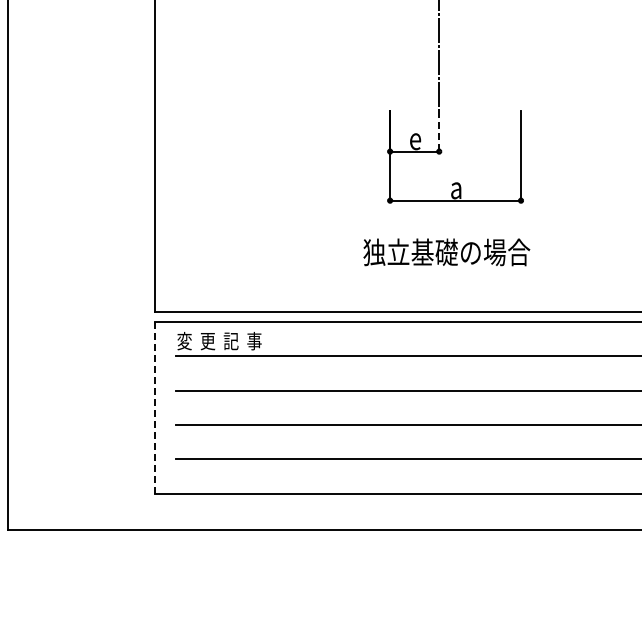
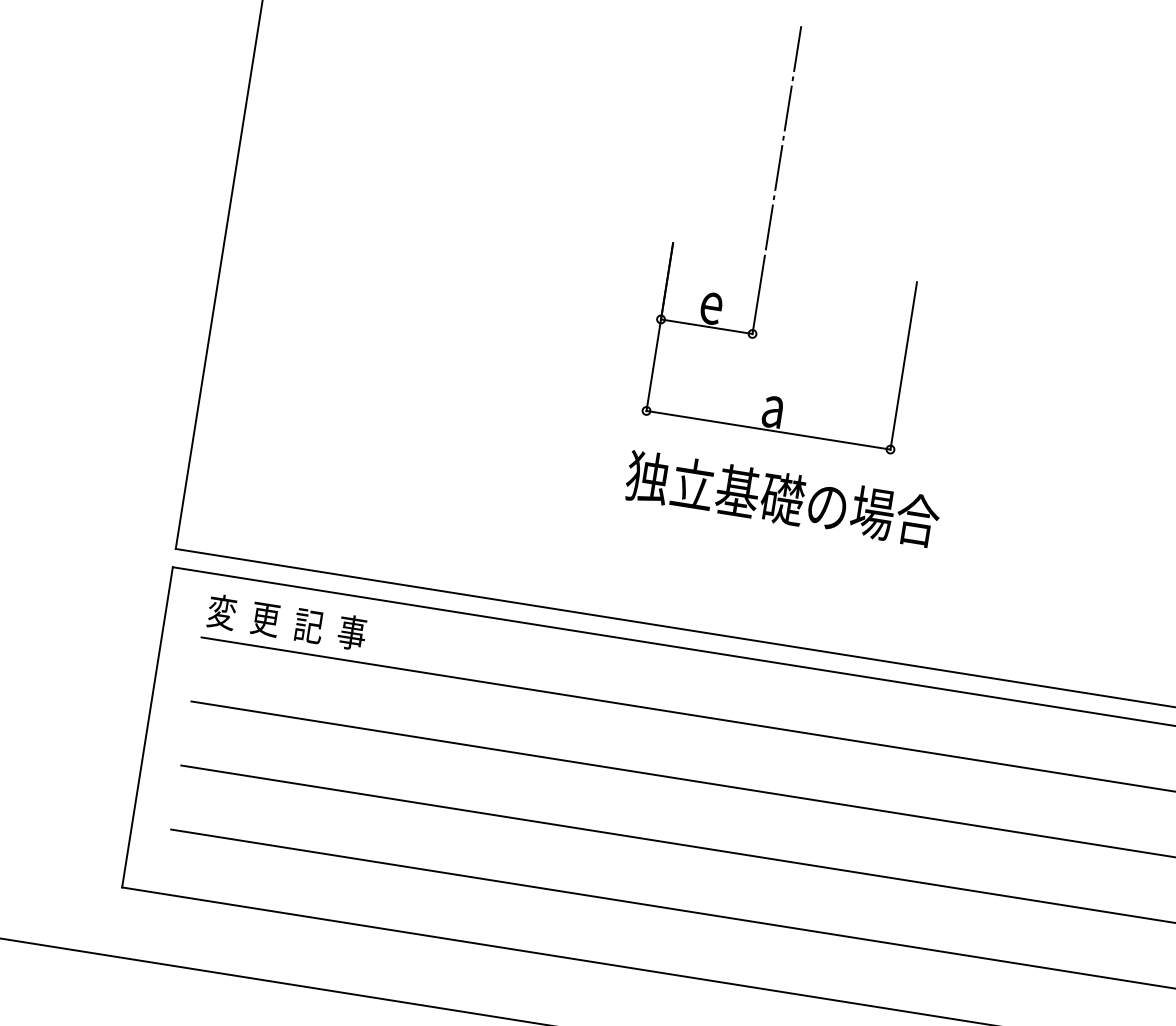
line: (439, 131) -> (758, 296), dashed -> solid
text: (446, 252) -> (782, 498), moved
line: (155, 407) -> (148, 727), dashed -> solid

